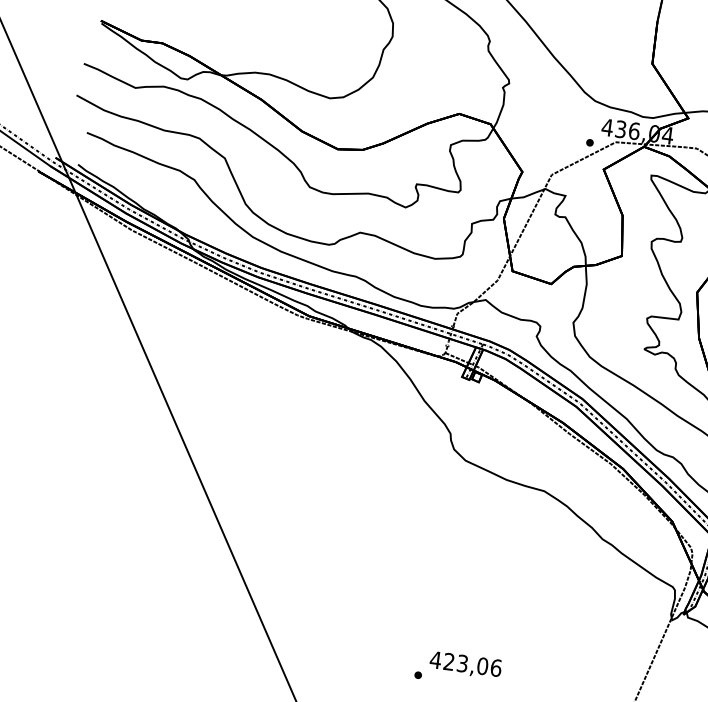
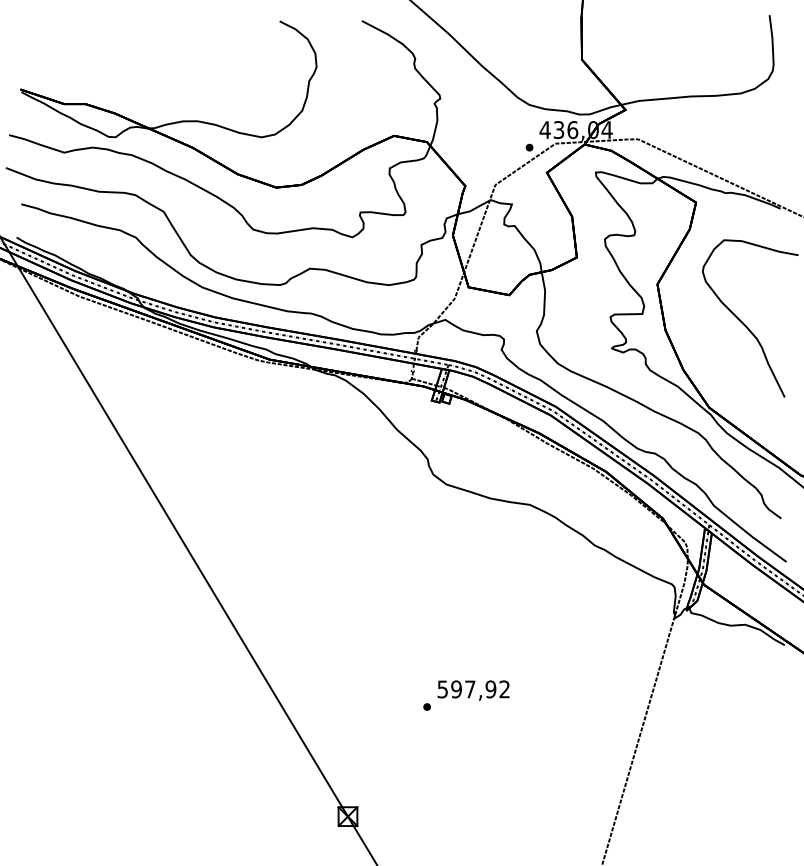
text: (465, 664) -> (473, 689), 423,06 -> 597,92

